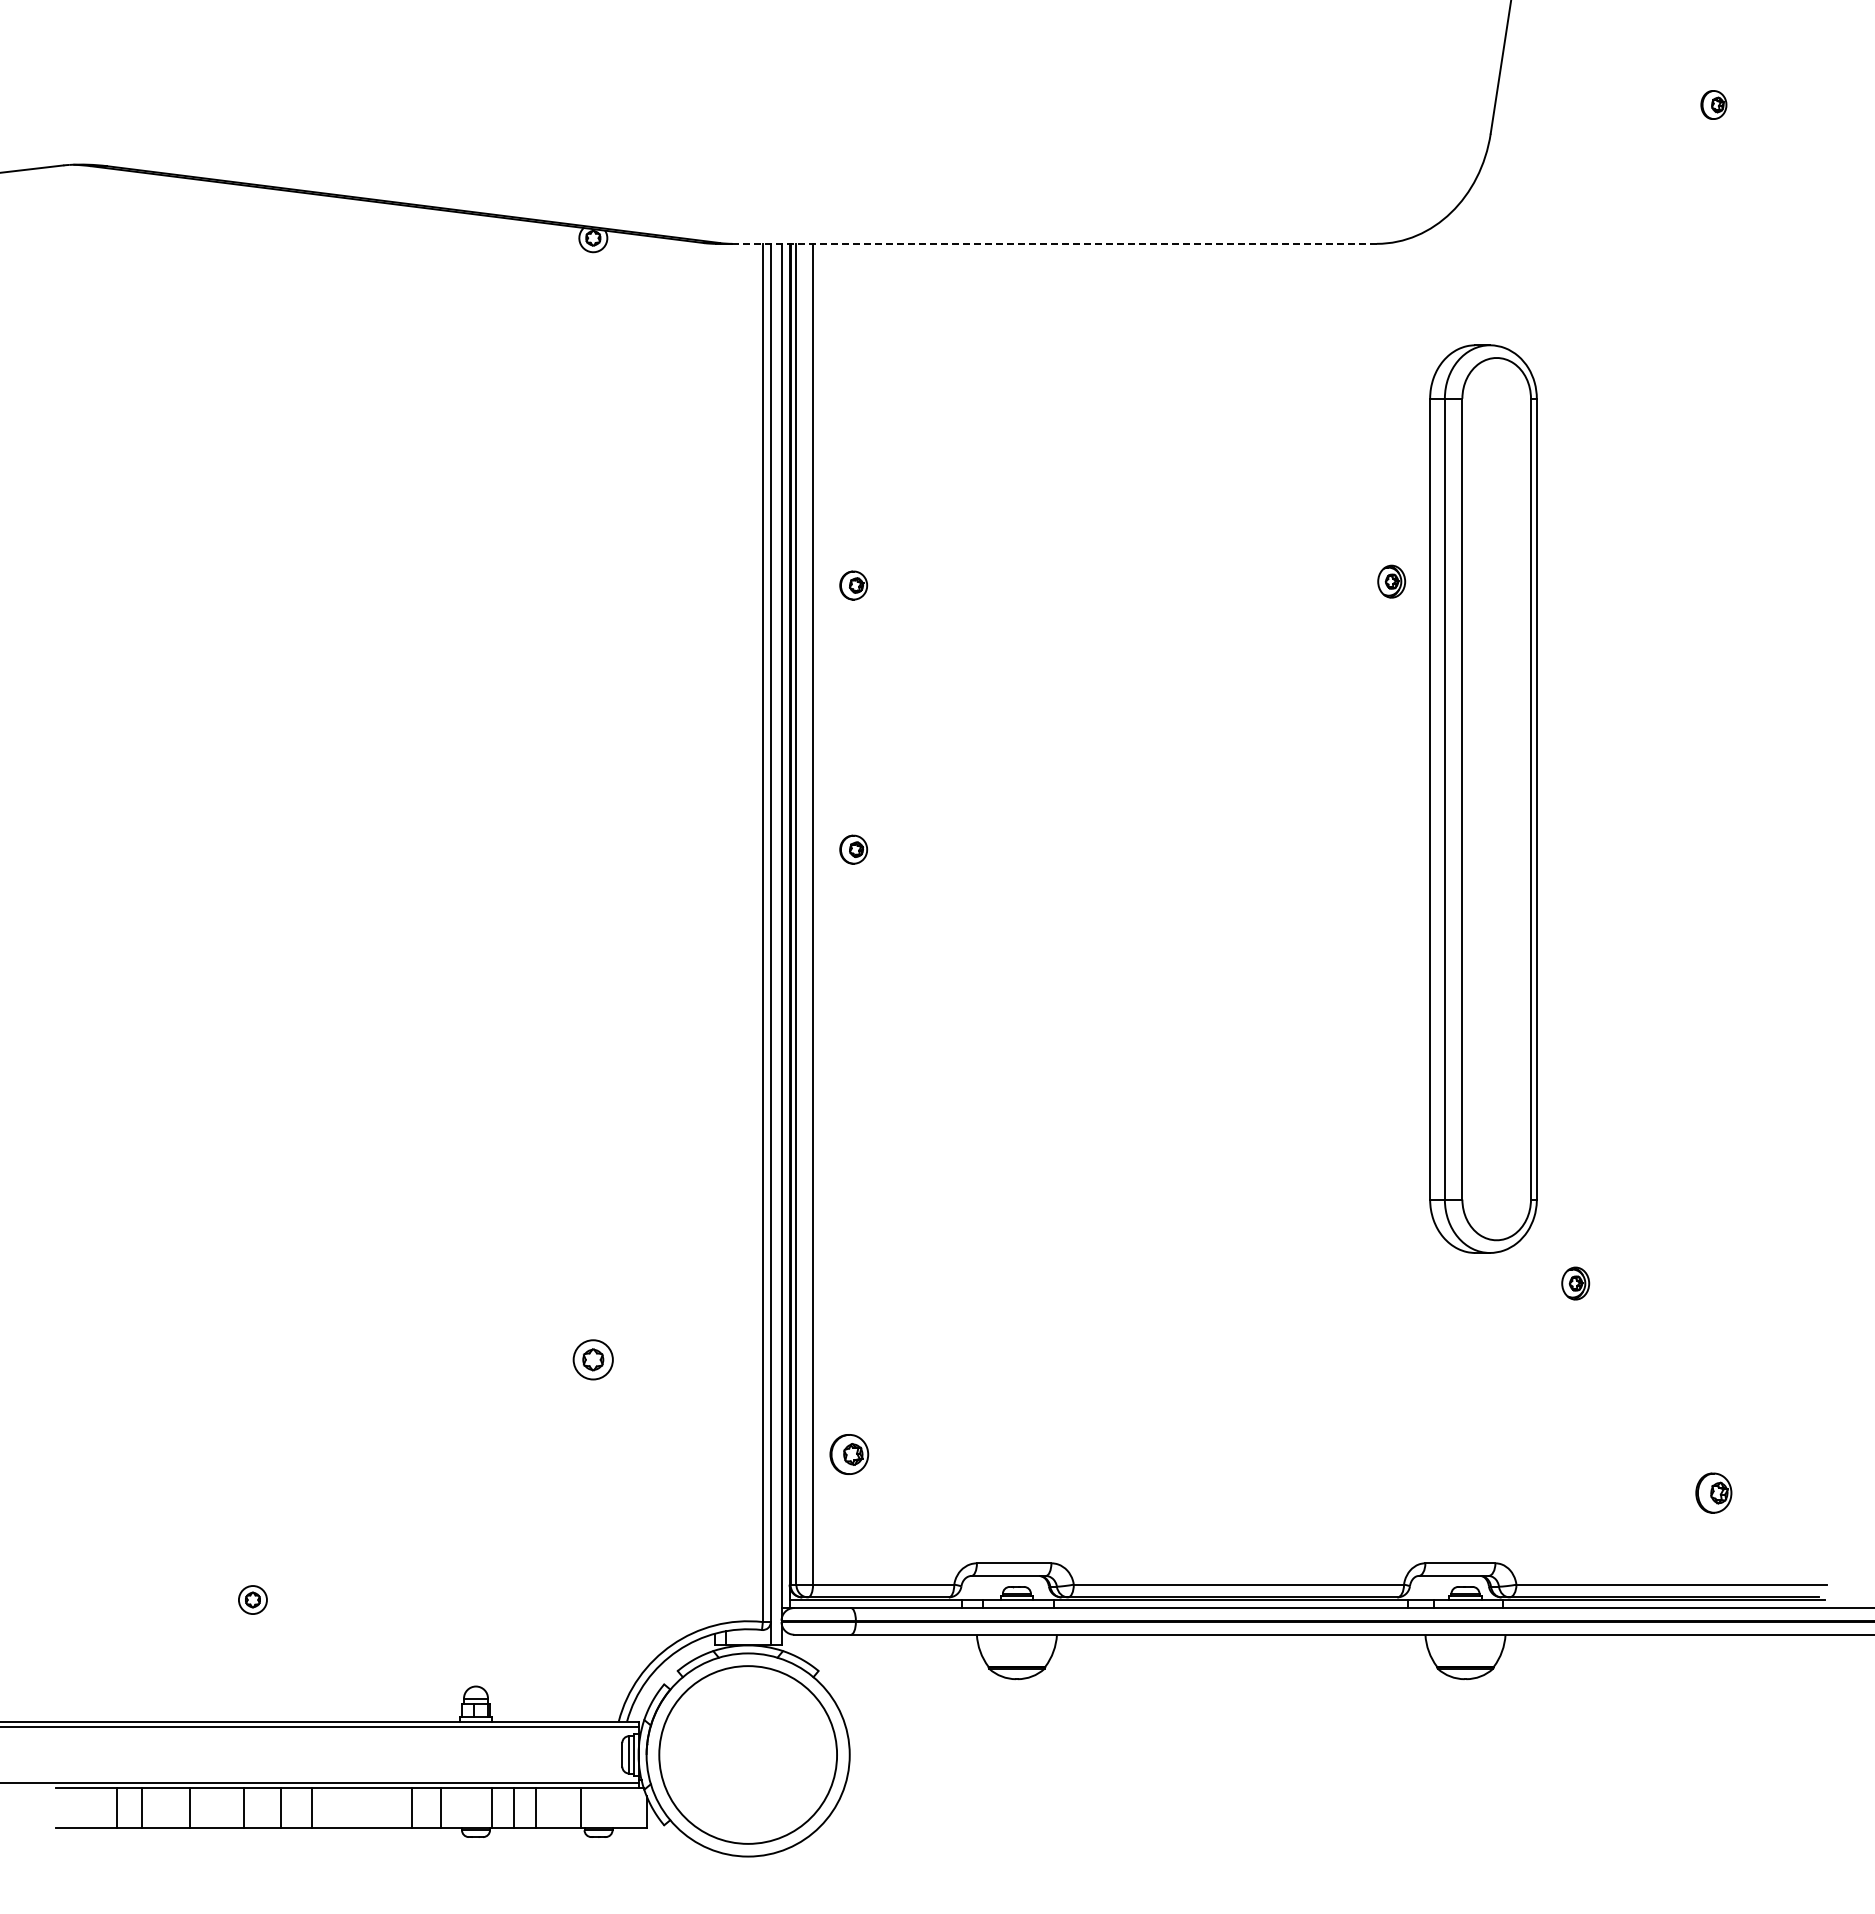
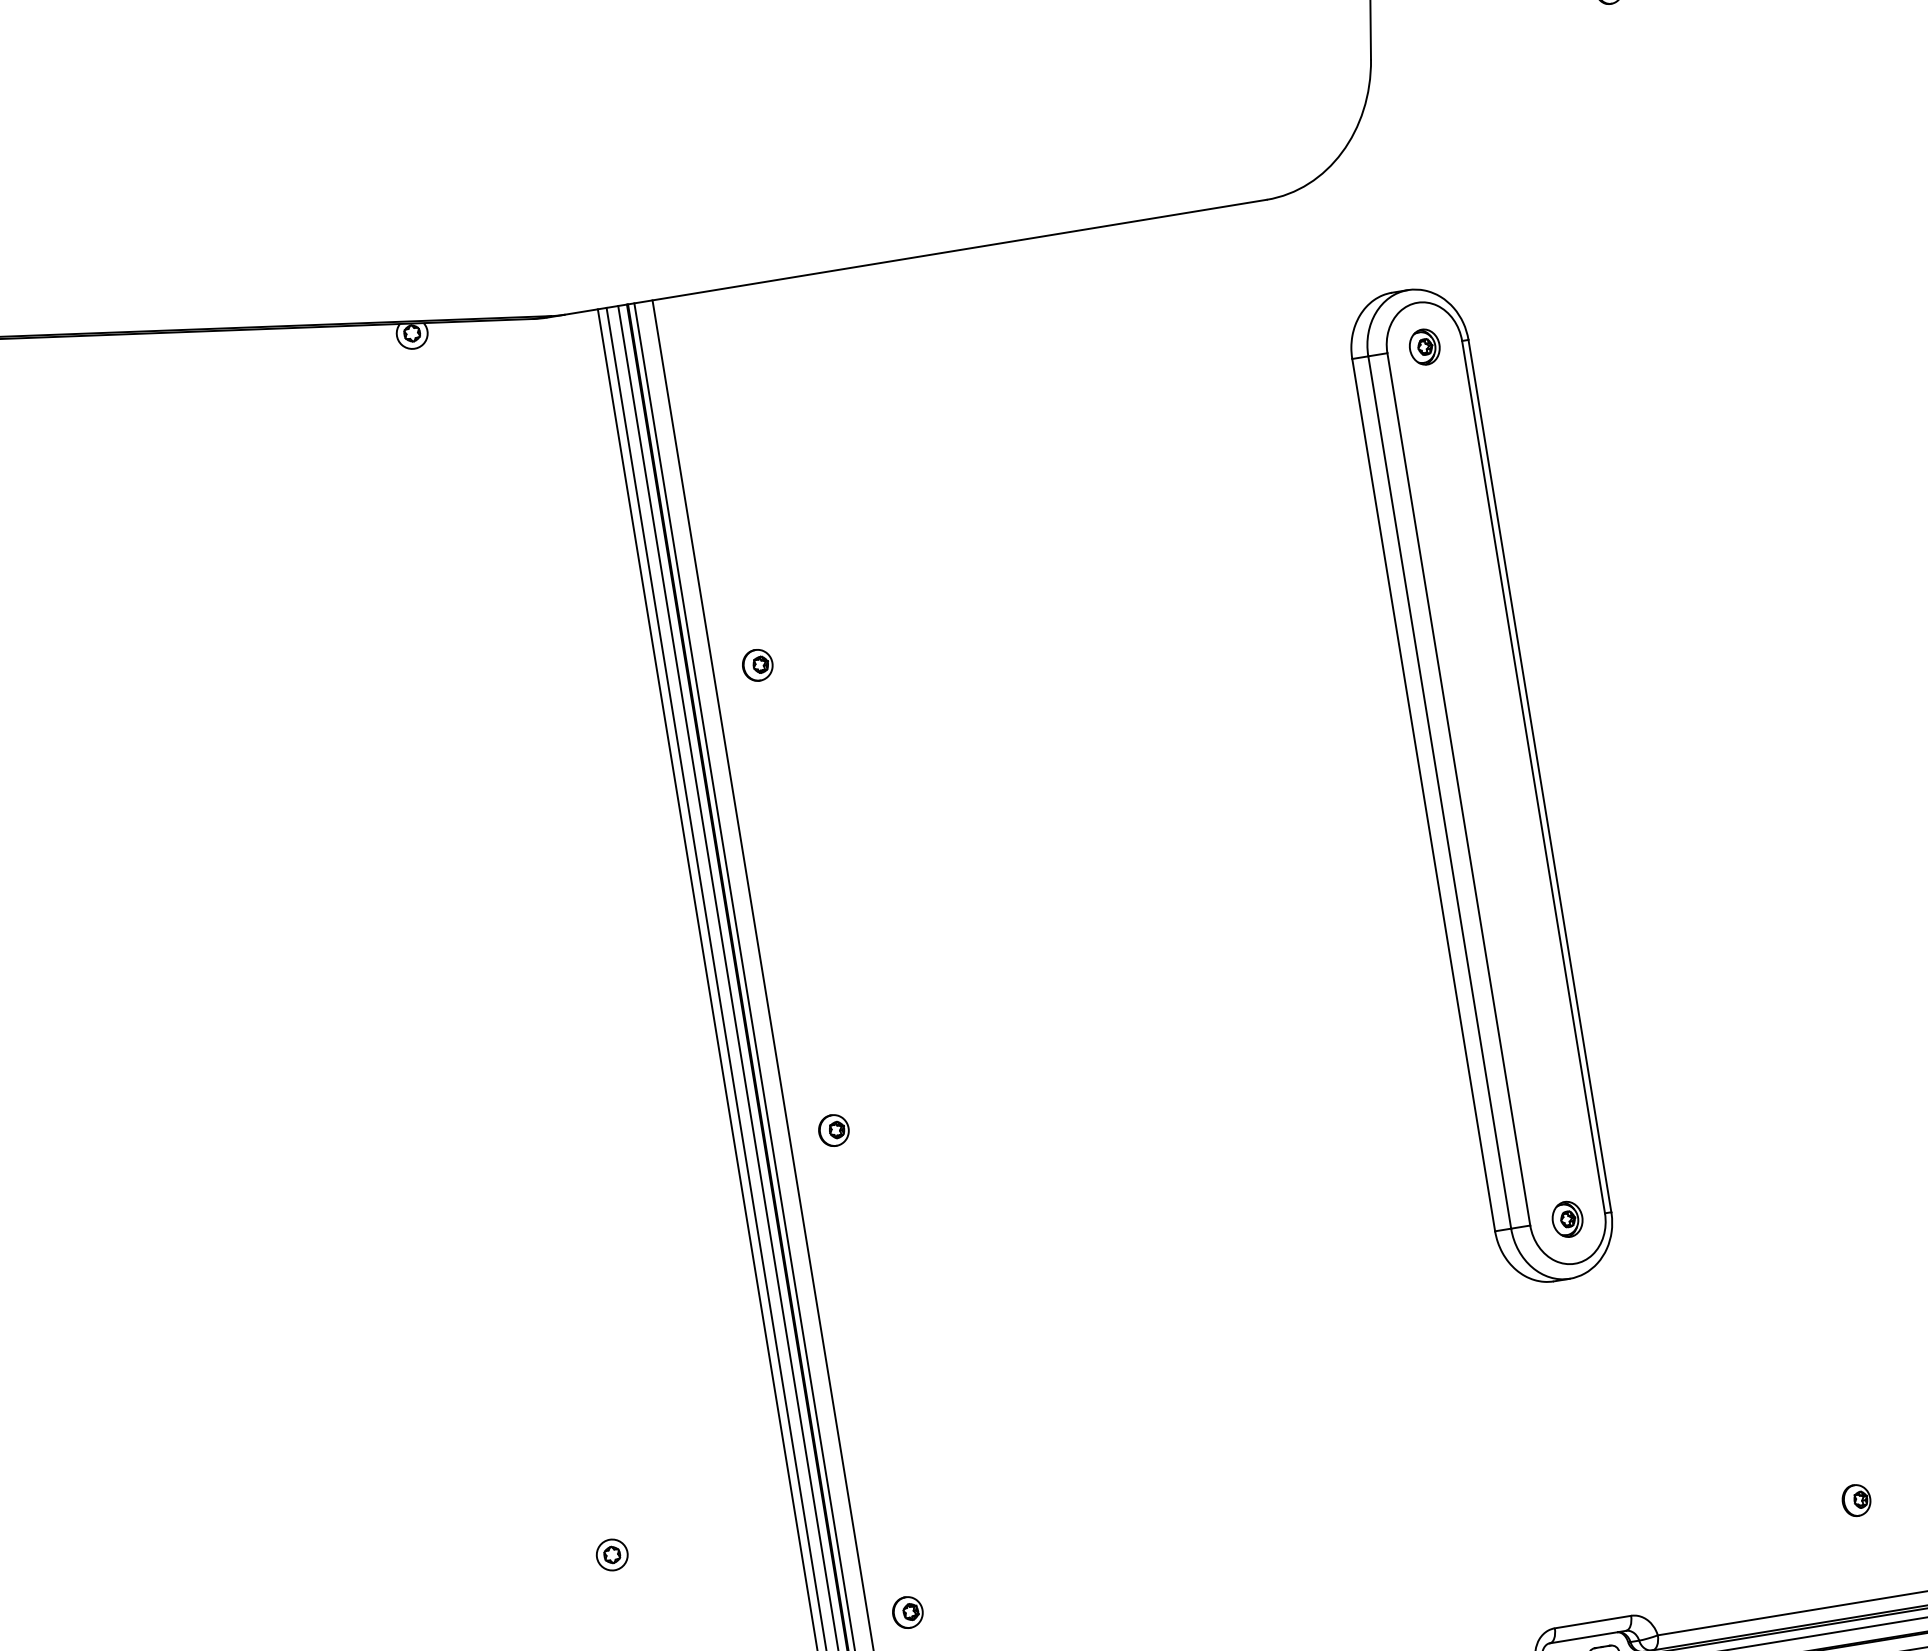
line: (1055, 243) -> (916, 256), dashed -> solid
part: (1391, 581) -> (1424, 346), moved
part: (853, 849) -> (833, 1130), moved
part: (1575, 1283) -> (1567, 1219), moved
part: (593, 1359) -> (612, 1554), size x0.71
part: (848, 1454) -> (907, 1612), size x0.71
part: (1713, 1493) -> (1856, 1500), size x0.71

